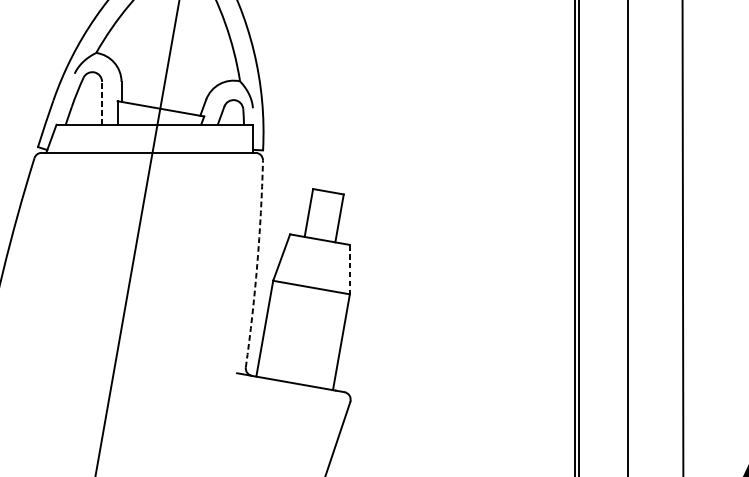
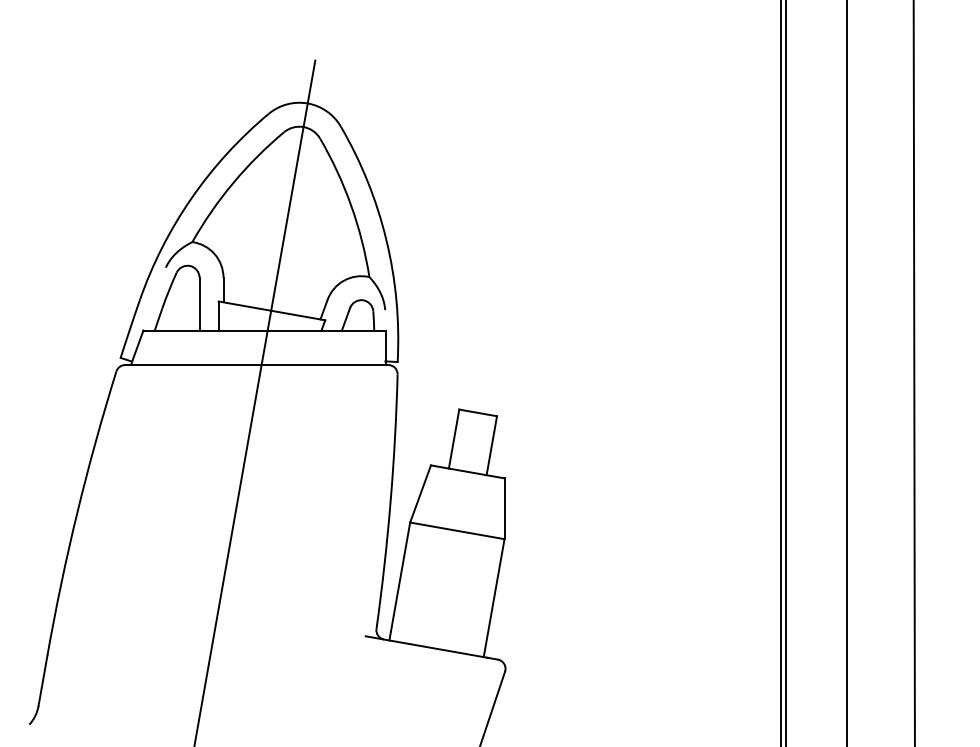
line: (102, 102) -> (199, 303), dashed -> solid
arc: (257, 264) -> (390, 502), dashed -> solid
line: (349, 270) -> (504, 509), dashed -> solid

